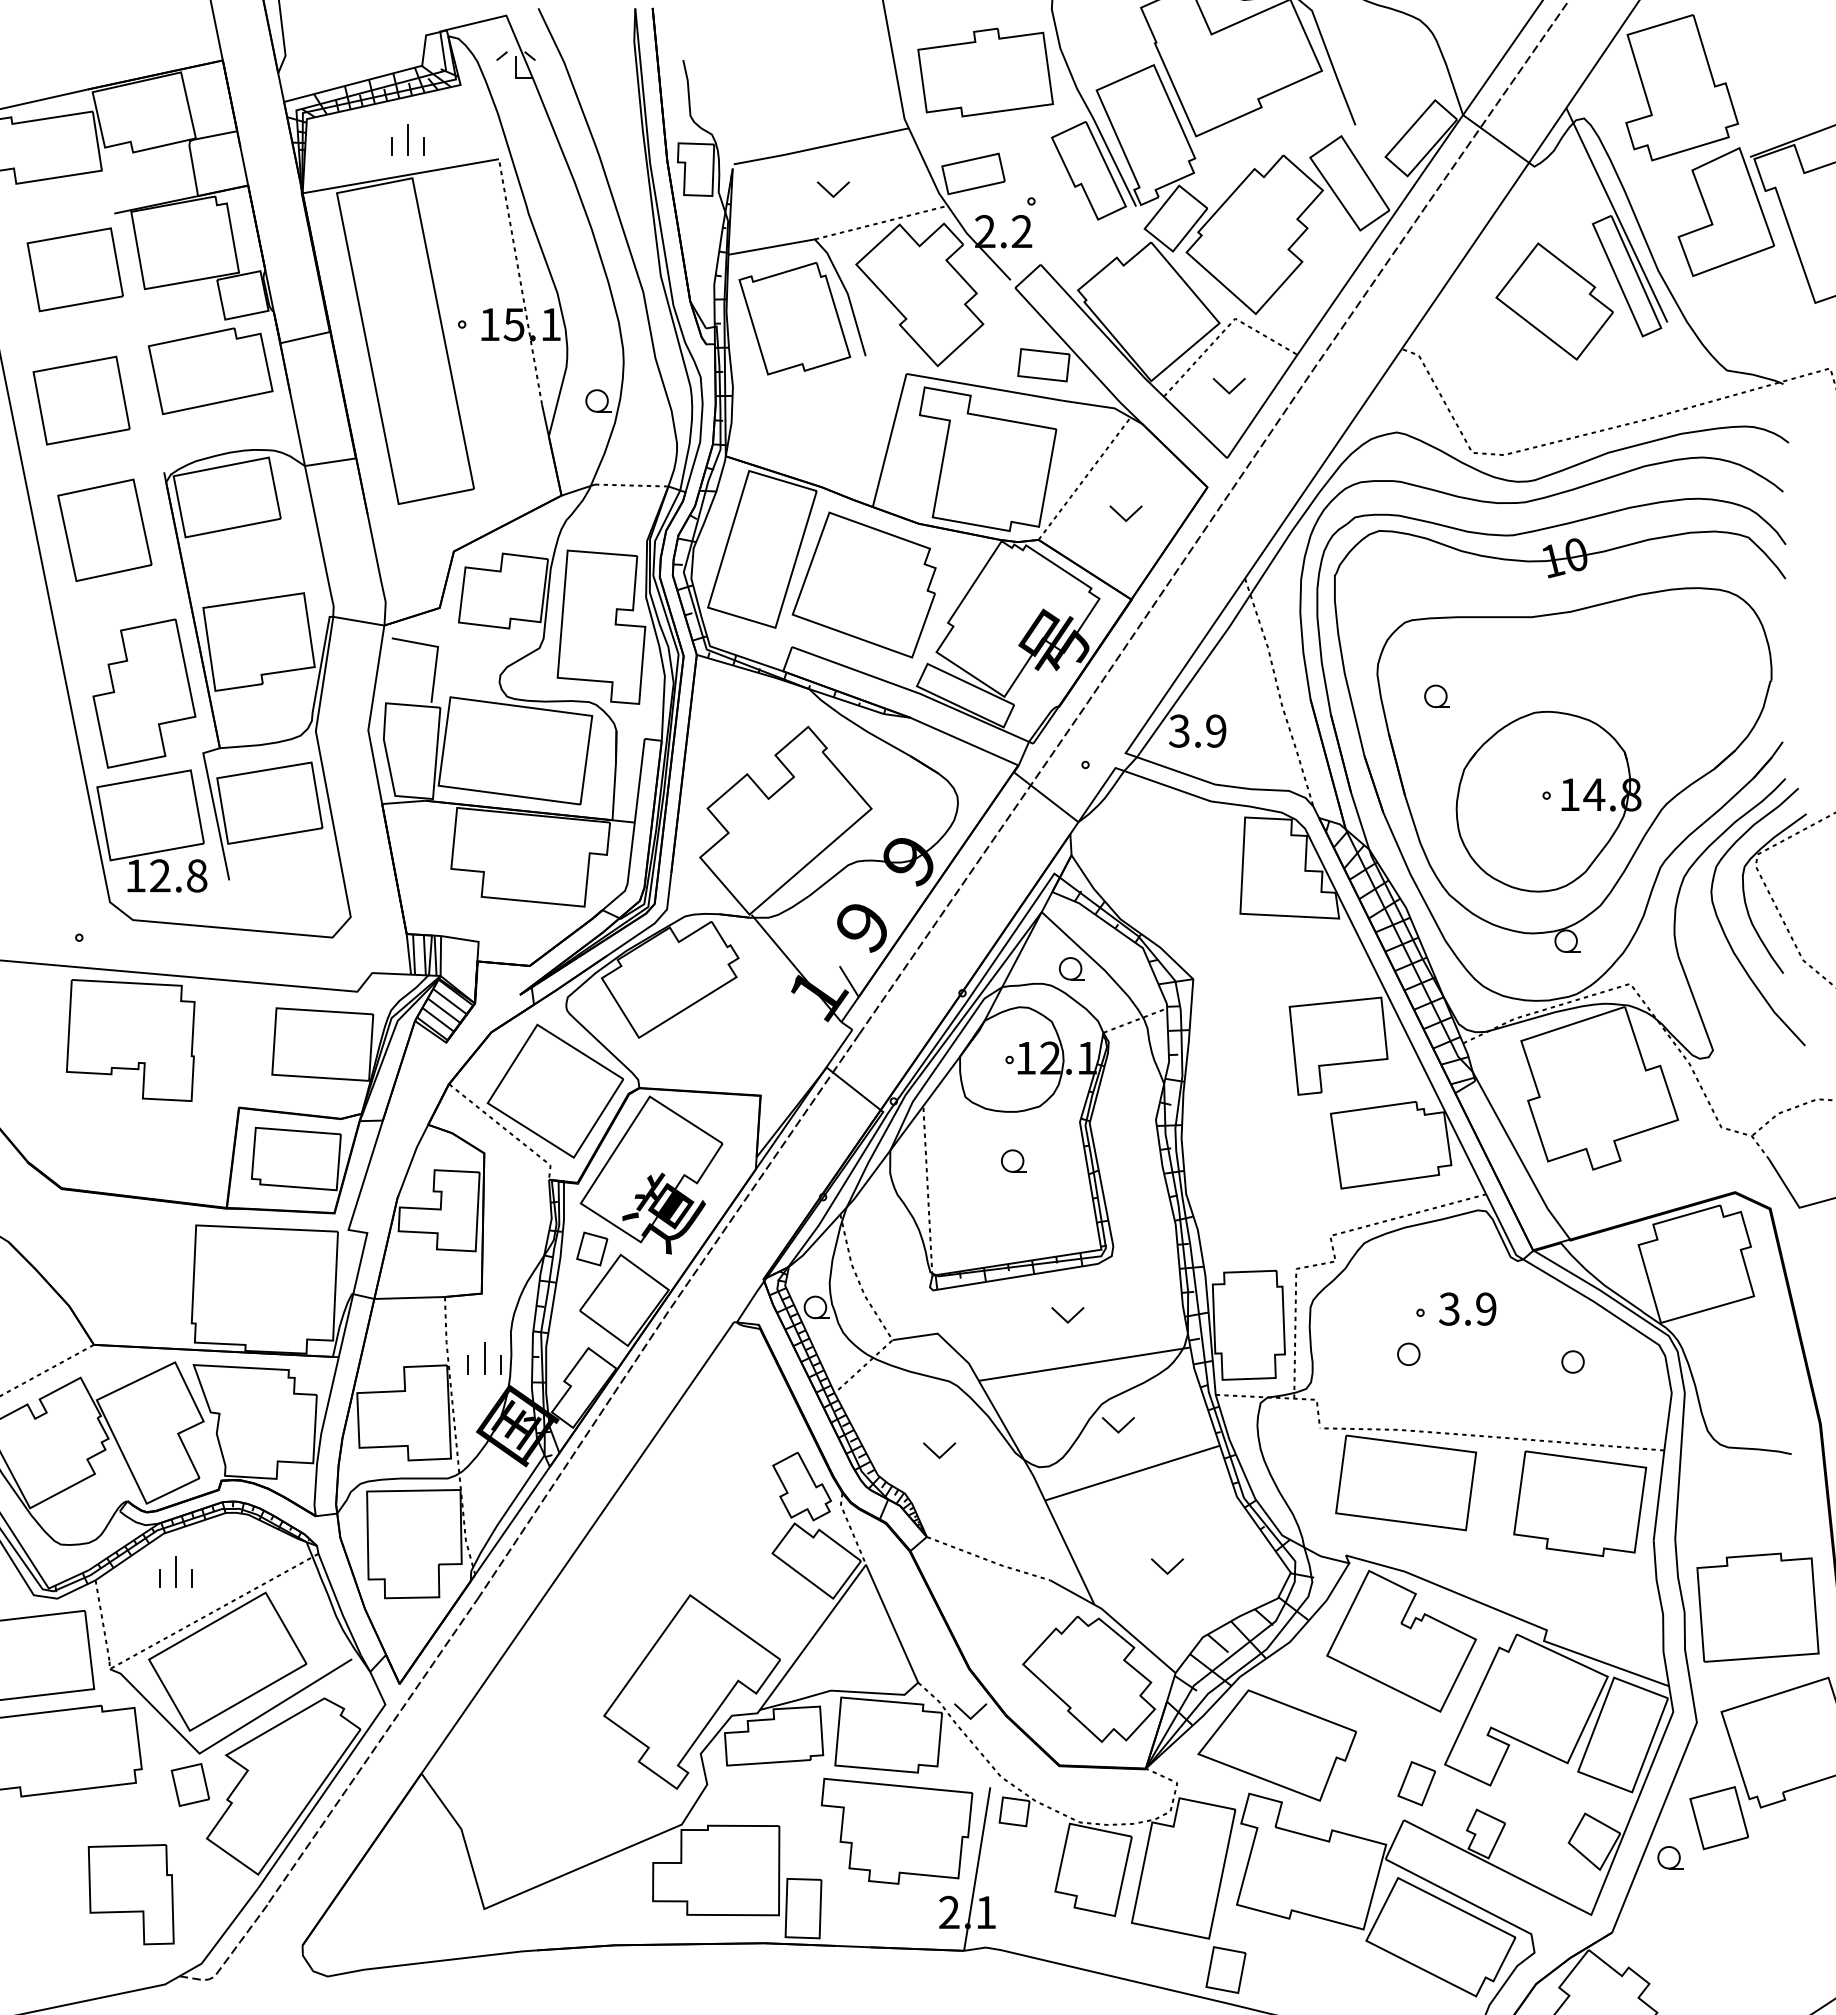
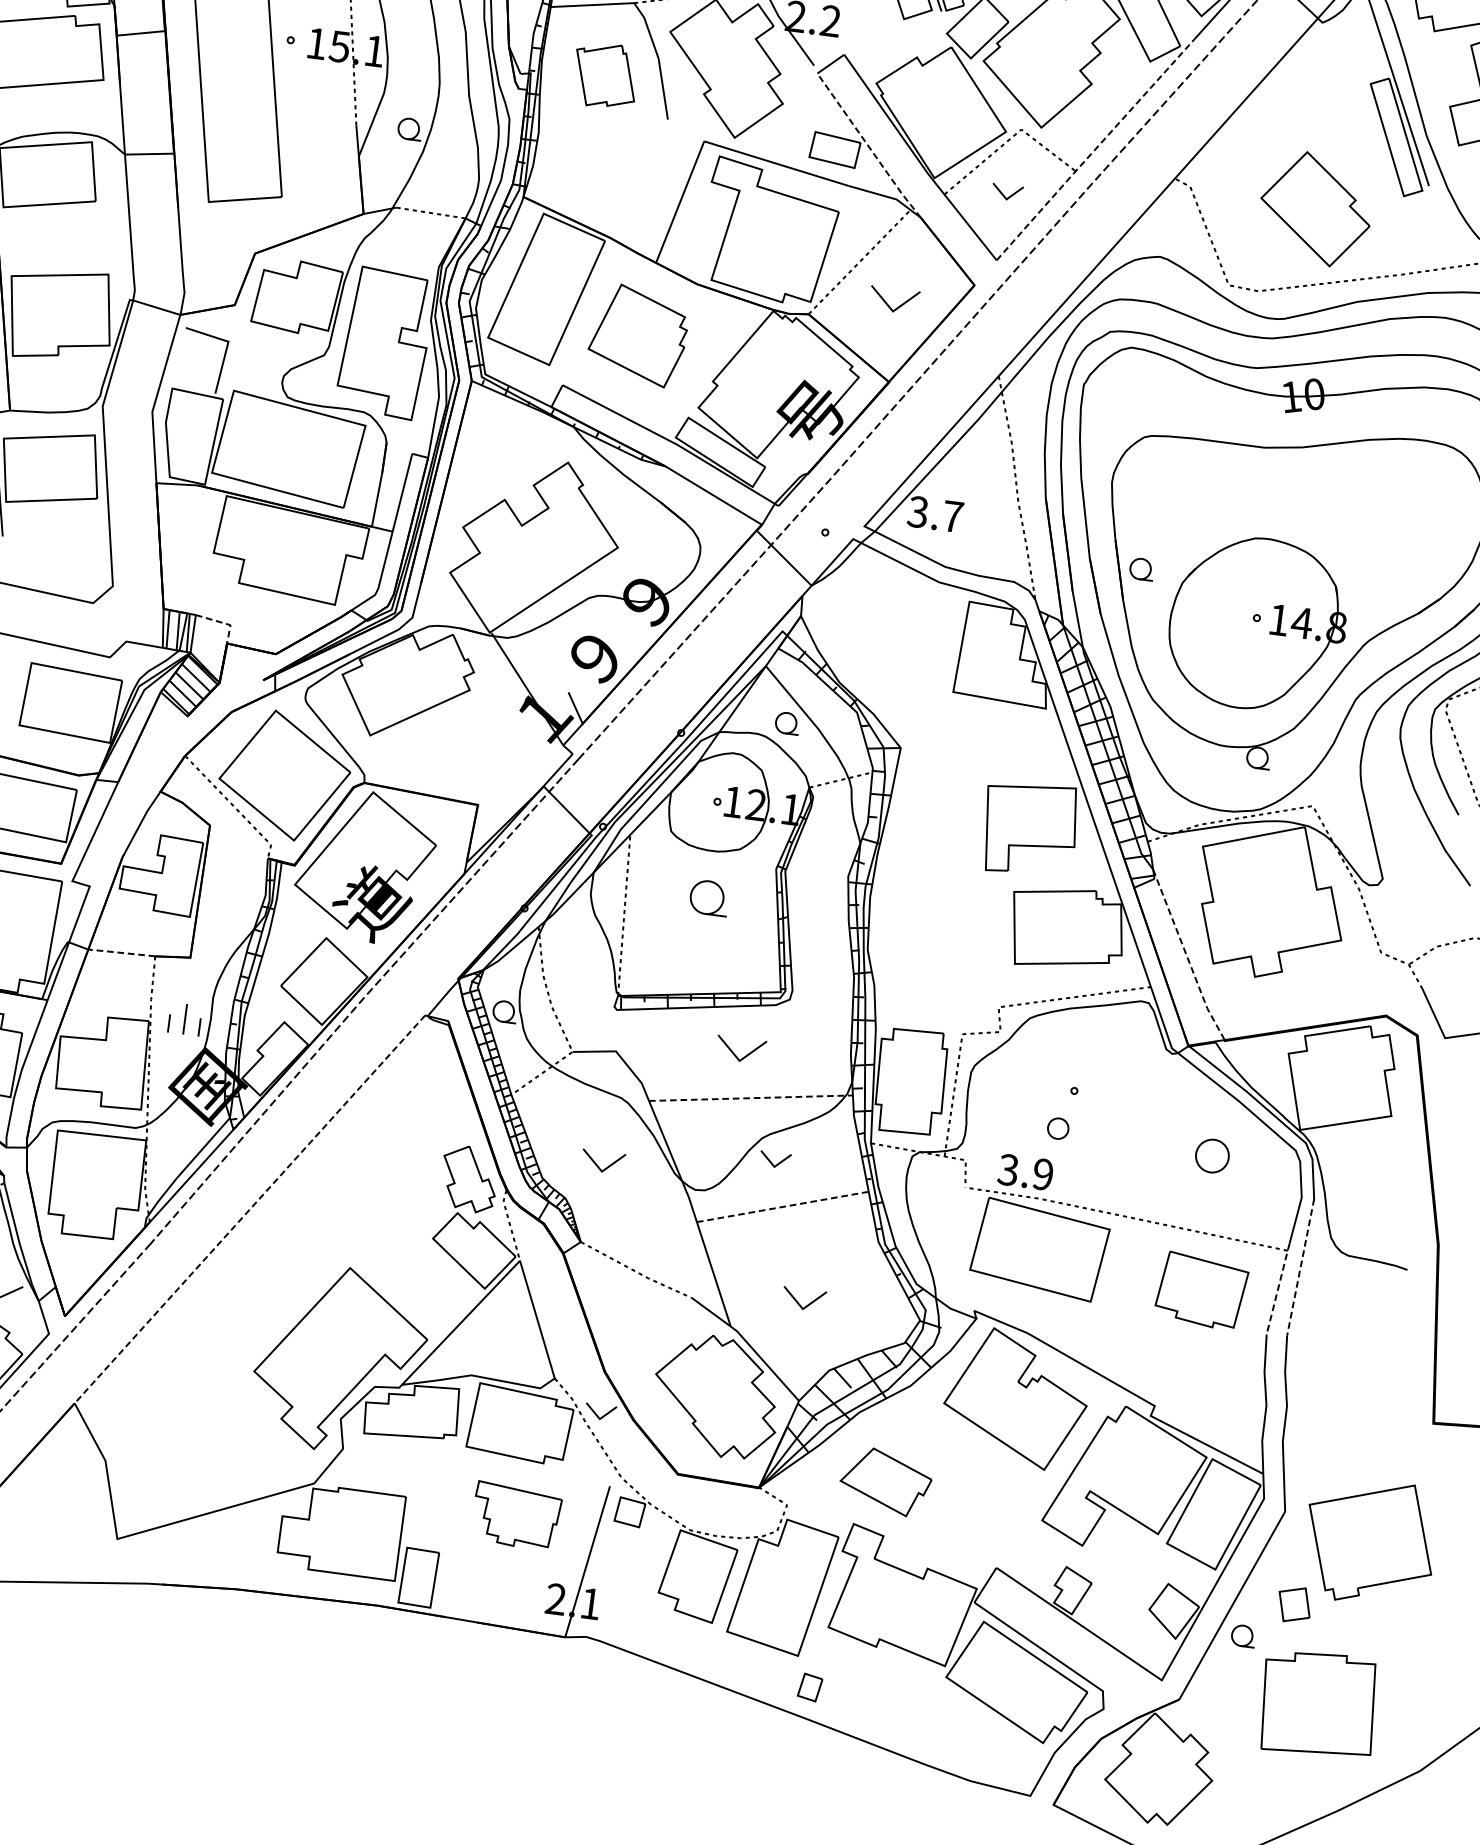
part: (1554, 301) -> (1315, 208), moved
part: (794, 318) -> (605, 75), size x0.6
line: (1314, 329) -> (1094, 149), solid -> dashed
line: (1078, 357) -> (868, 146), solid -> dashed
part: (1125, 513) -> (893, 300), size x1.6
part: (863, 584) -> (637, 334), size x0.7
part: (1436, 695) -> (1141, 568), moved
text: (1216, 730) -> (953, 516), 3.9 -> 3.7
line: (470, 940) -> (223, 622), solid -> dashed
line: (1519, 1157) -> (1186, 956), solid -> dashed
part: (1013, 1160) -> (708, 897), size x1.6
part: (592, 1248) -> (300, 928), removed
line: (409, 1298) -> (121, 953), solid -> dashed
text: (1467, 1308) -> (1025, 1171), moved
part: (1067, 1315) -> (740, 1050), size x1.6
part: (1572, 1361) -> (1211, 1155), size x1.6
line: (1085, 1364) -> (751, 1098), solid -> dashed
part: (939, 1450) -> (603, 1161), size x1.4
line: (1680, 1466) -> (1301, 1267), solid -> dashed
line: (1132, 1473) -> (782, 1207), solid -> dashed
line: (1659, 1491) -> (1278, 1288), solid -> dashed
part: (1580, 1503) -> (1202, 1290), size x0.7
line: (577, 1547) -> (249, 1209), solid -> dashed
part: (1167, 1566) -> (804, 1299), size x1.4
part: (1757, 1607) -> (1318, 1704), moved
part: (1276, 1745) -> (885, 1481), size x0.6
part: (1416, 1783) -> (1012, 1534), removed
part: (1719, 1818) -> (1294, 1605), size x0.6
part: (896, 1830) -> (516, 1515), size x0.6
part: (1225, 1969) -> (809, 1687), size x0.6

